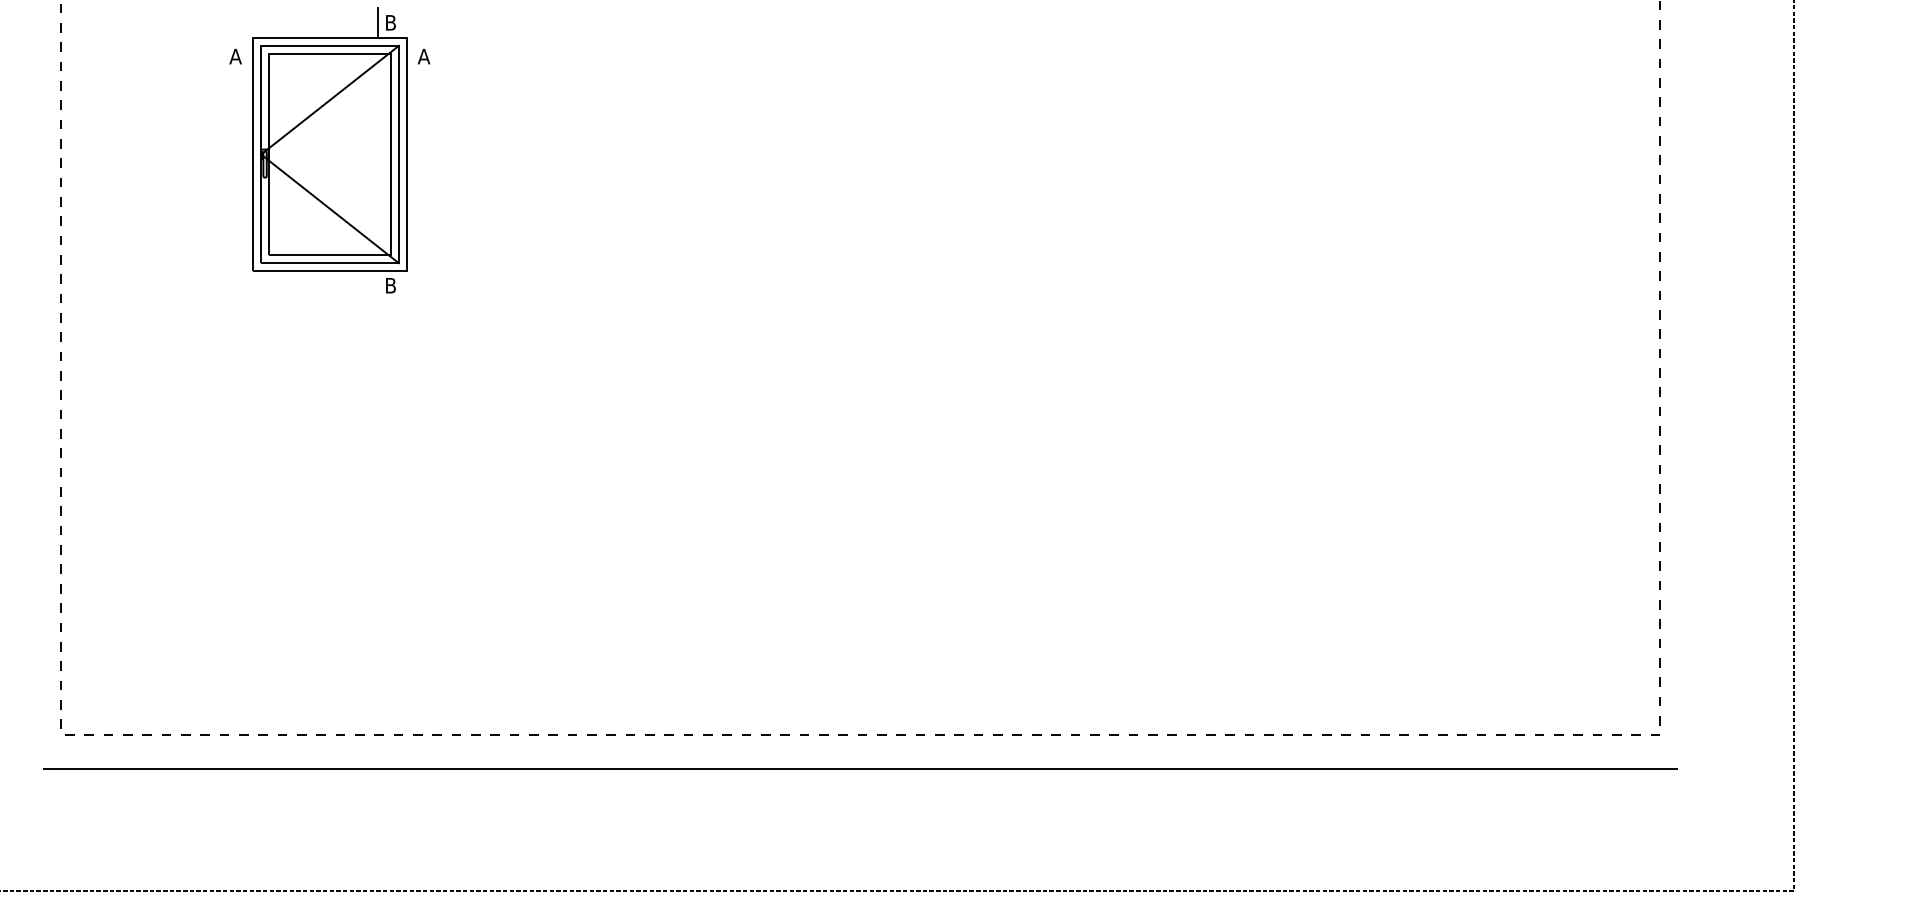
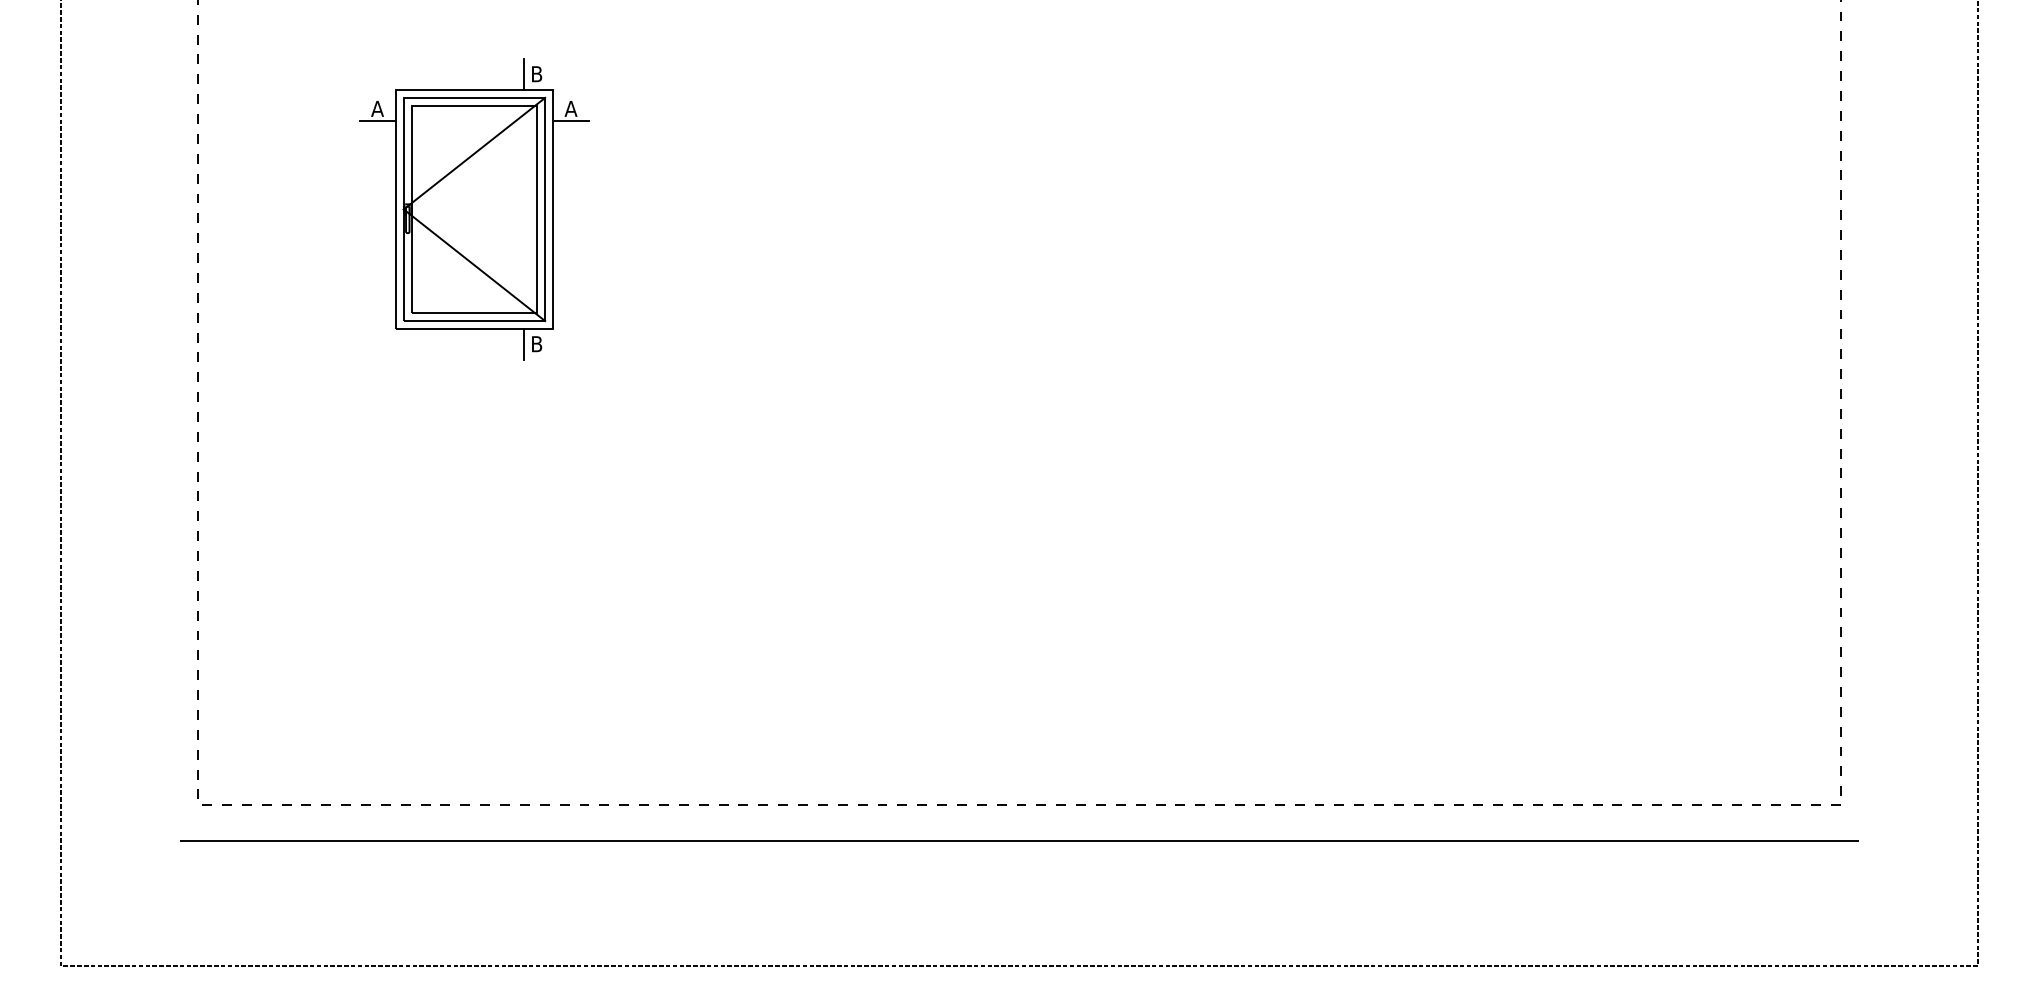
line: (235, 67) -> (377, 120), added
line: (424, 67) -> (571, 120), added
line: (377, 286) -> (523, 344), added

